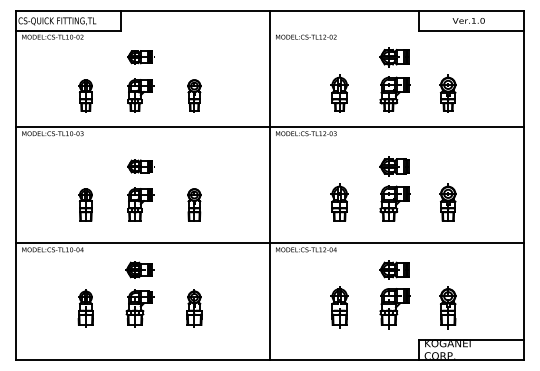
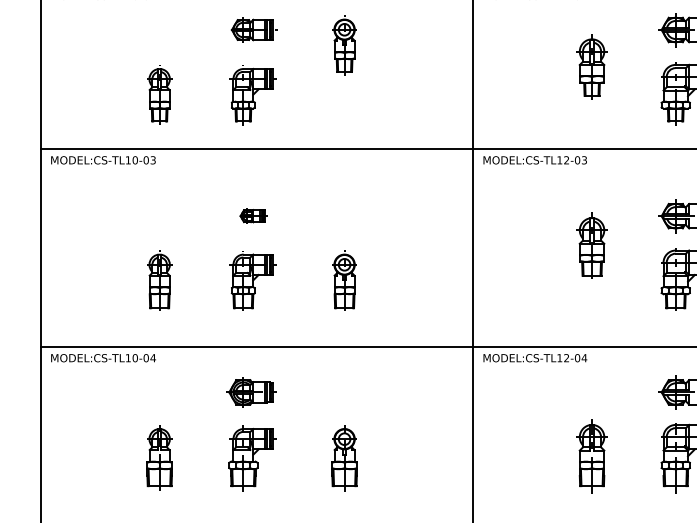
part: (339, 93) -> (591, 66), moved
part: (194, 95) -> (344, 45), moved
part: (140, 166) -> (252, 216), size x0.6
part: (339, 202) -> (591, 245), moved

